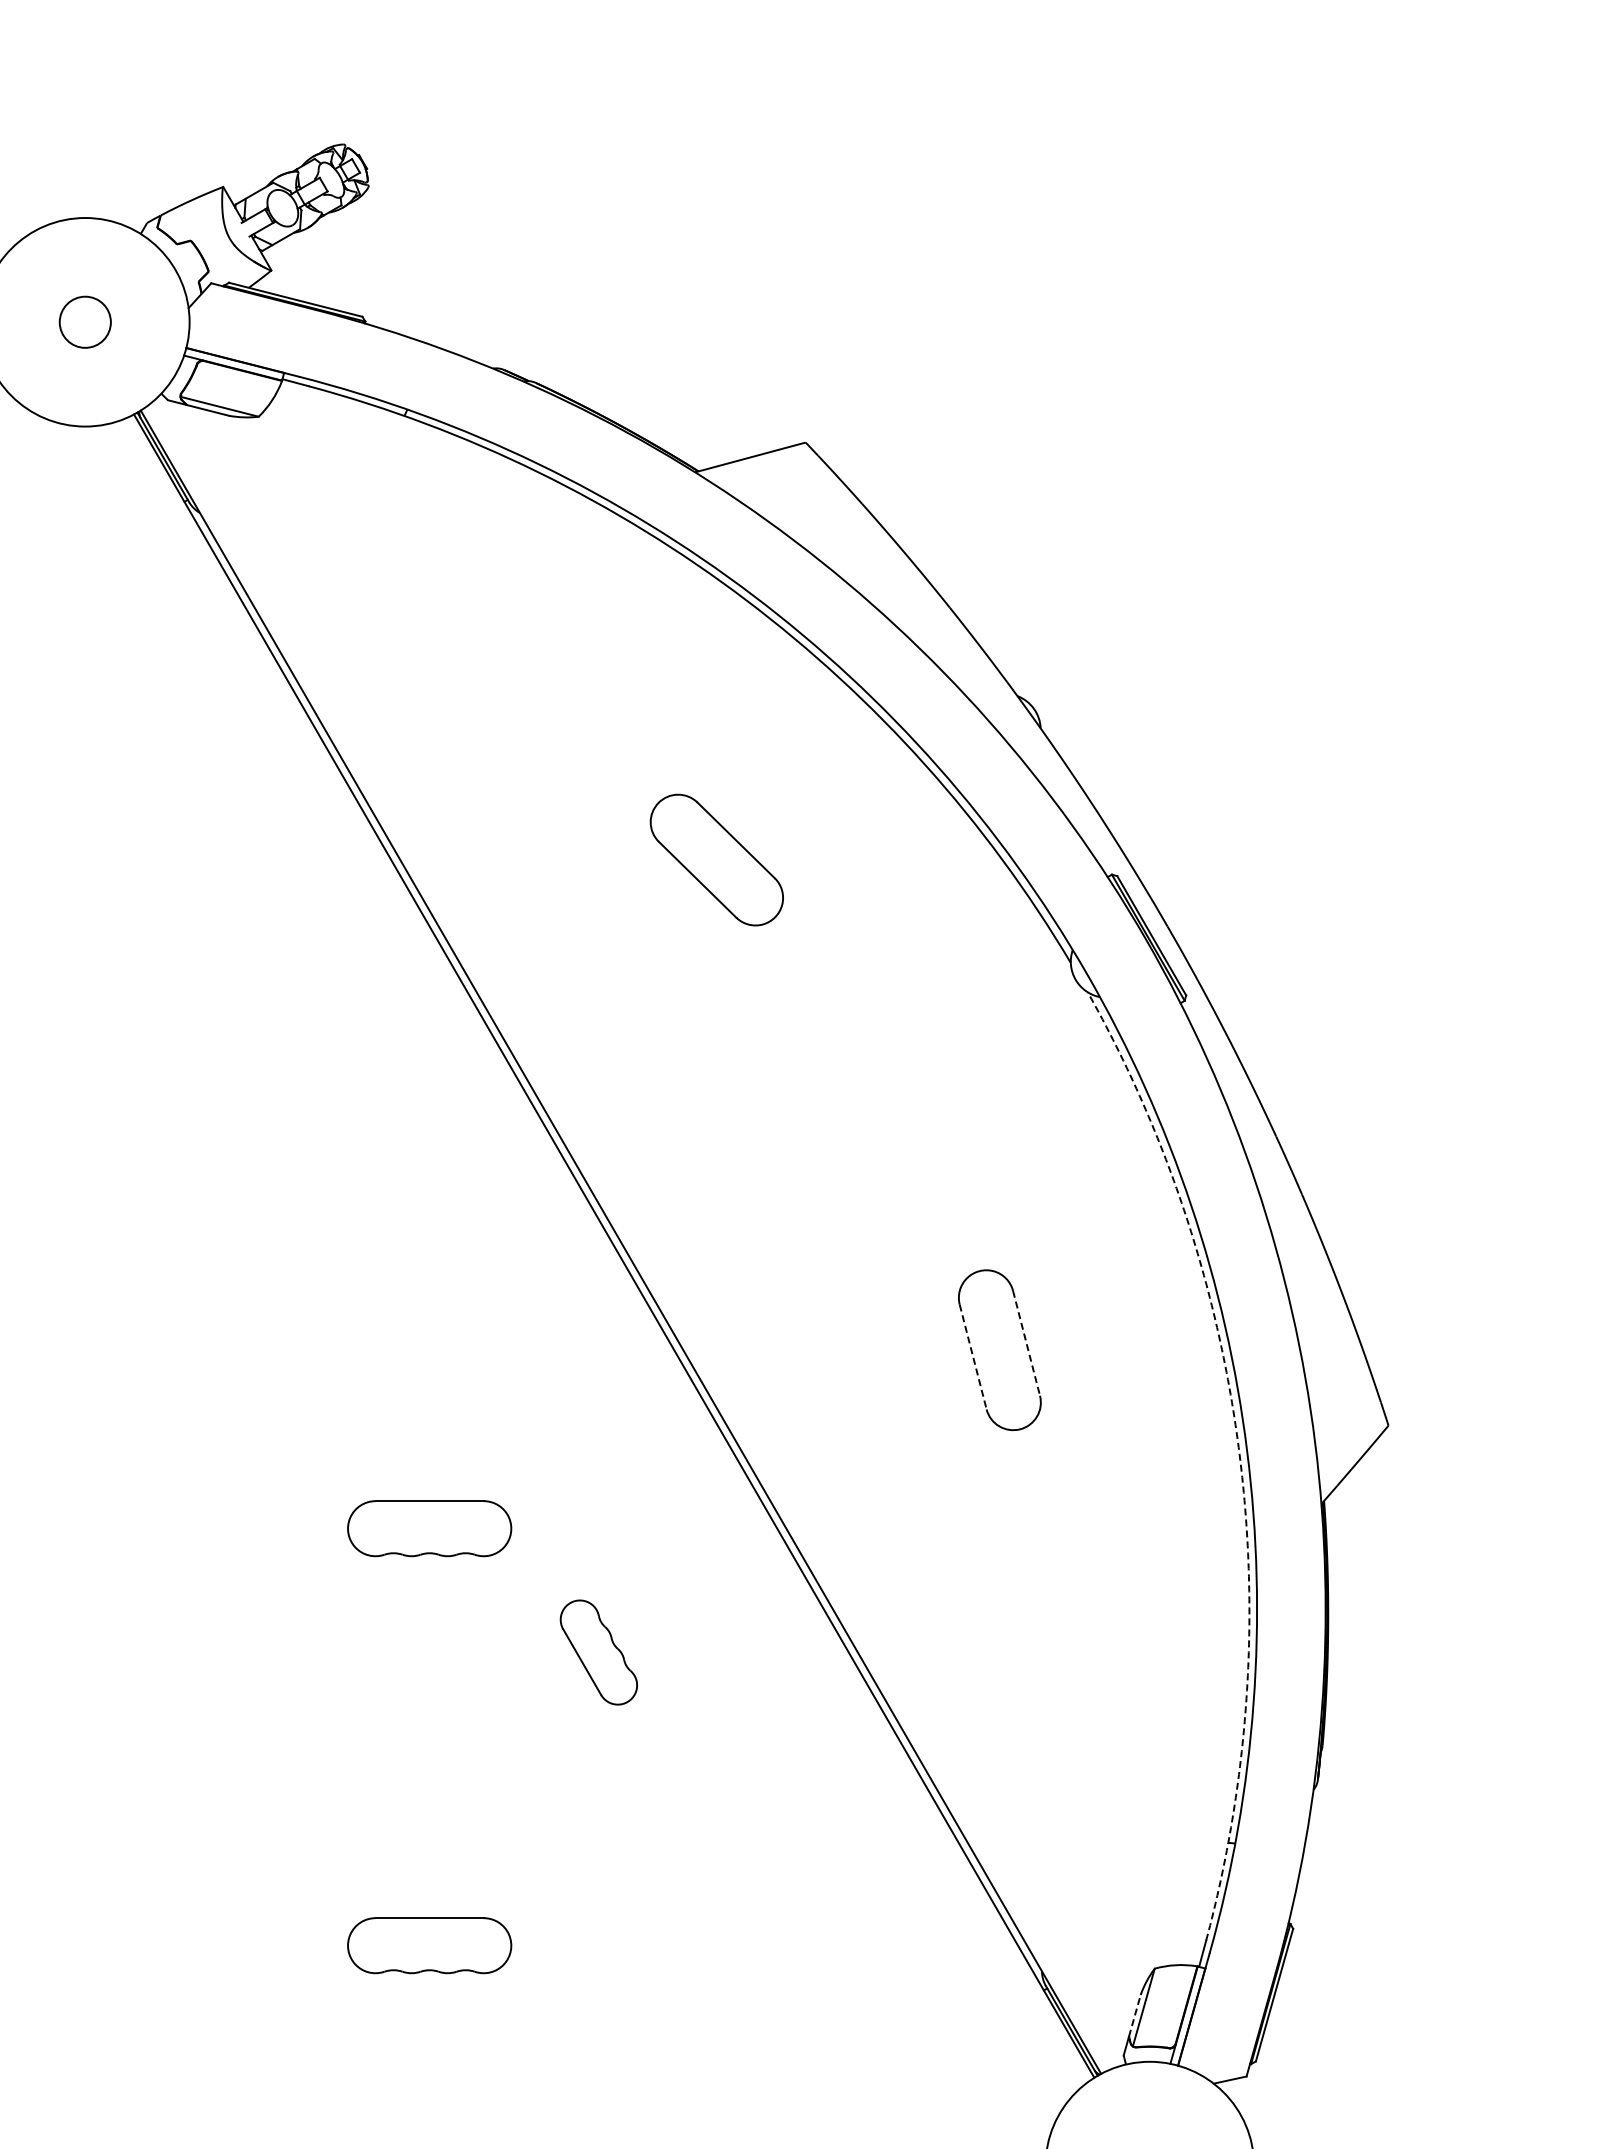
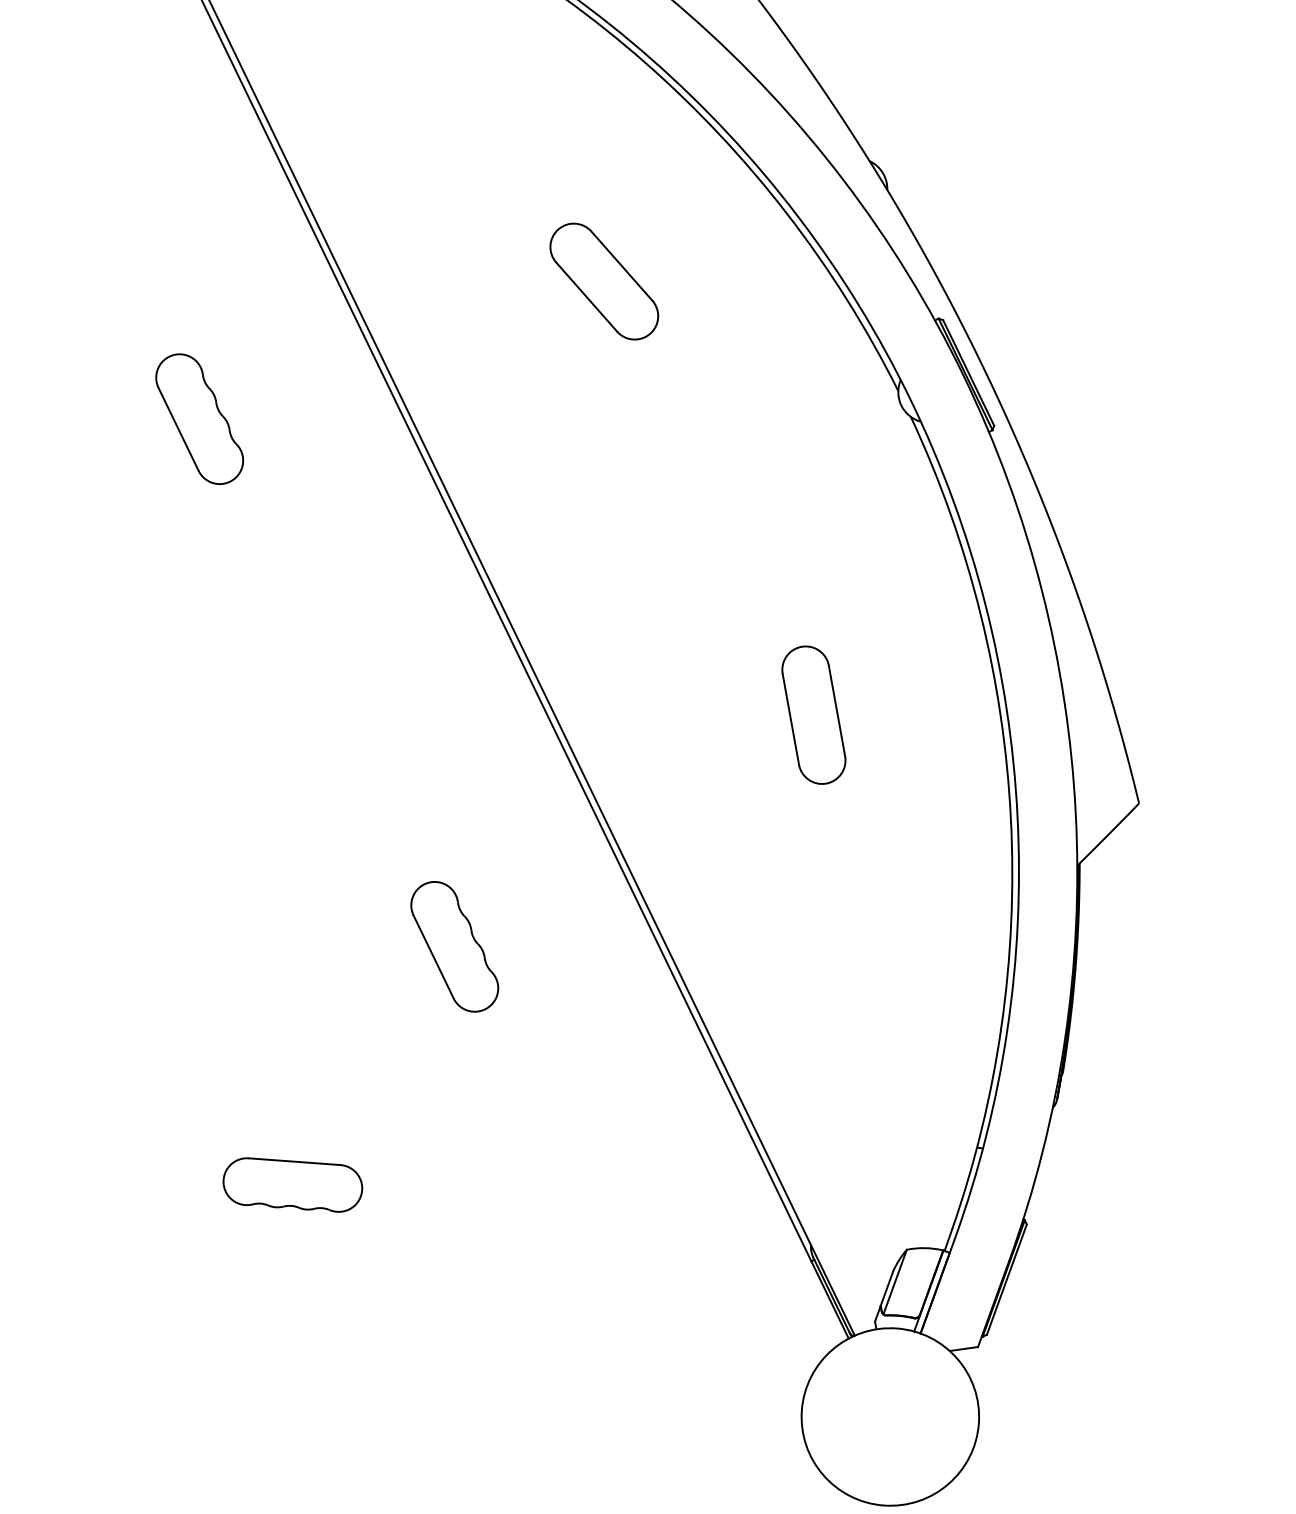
part: (254, 1055) -> (199, 418), added
line: (1026, 1343) -> (836, 711), dashed -> solid
line: (973, 1357) -> (791, 719), dashed -> solid
arc: (1239, 1454) -> (1010, 818), dashed -> solid
part: (429, 1528) -> (318, 830), removed
part: (598, 1652) -> (454, 946), size x1.43
line: (1134, 2015) -> (886, 1288), dashed -> solid

